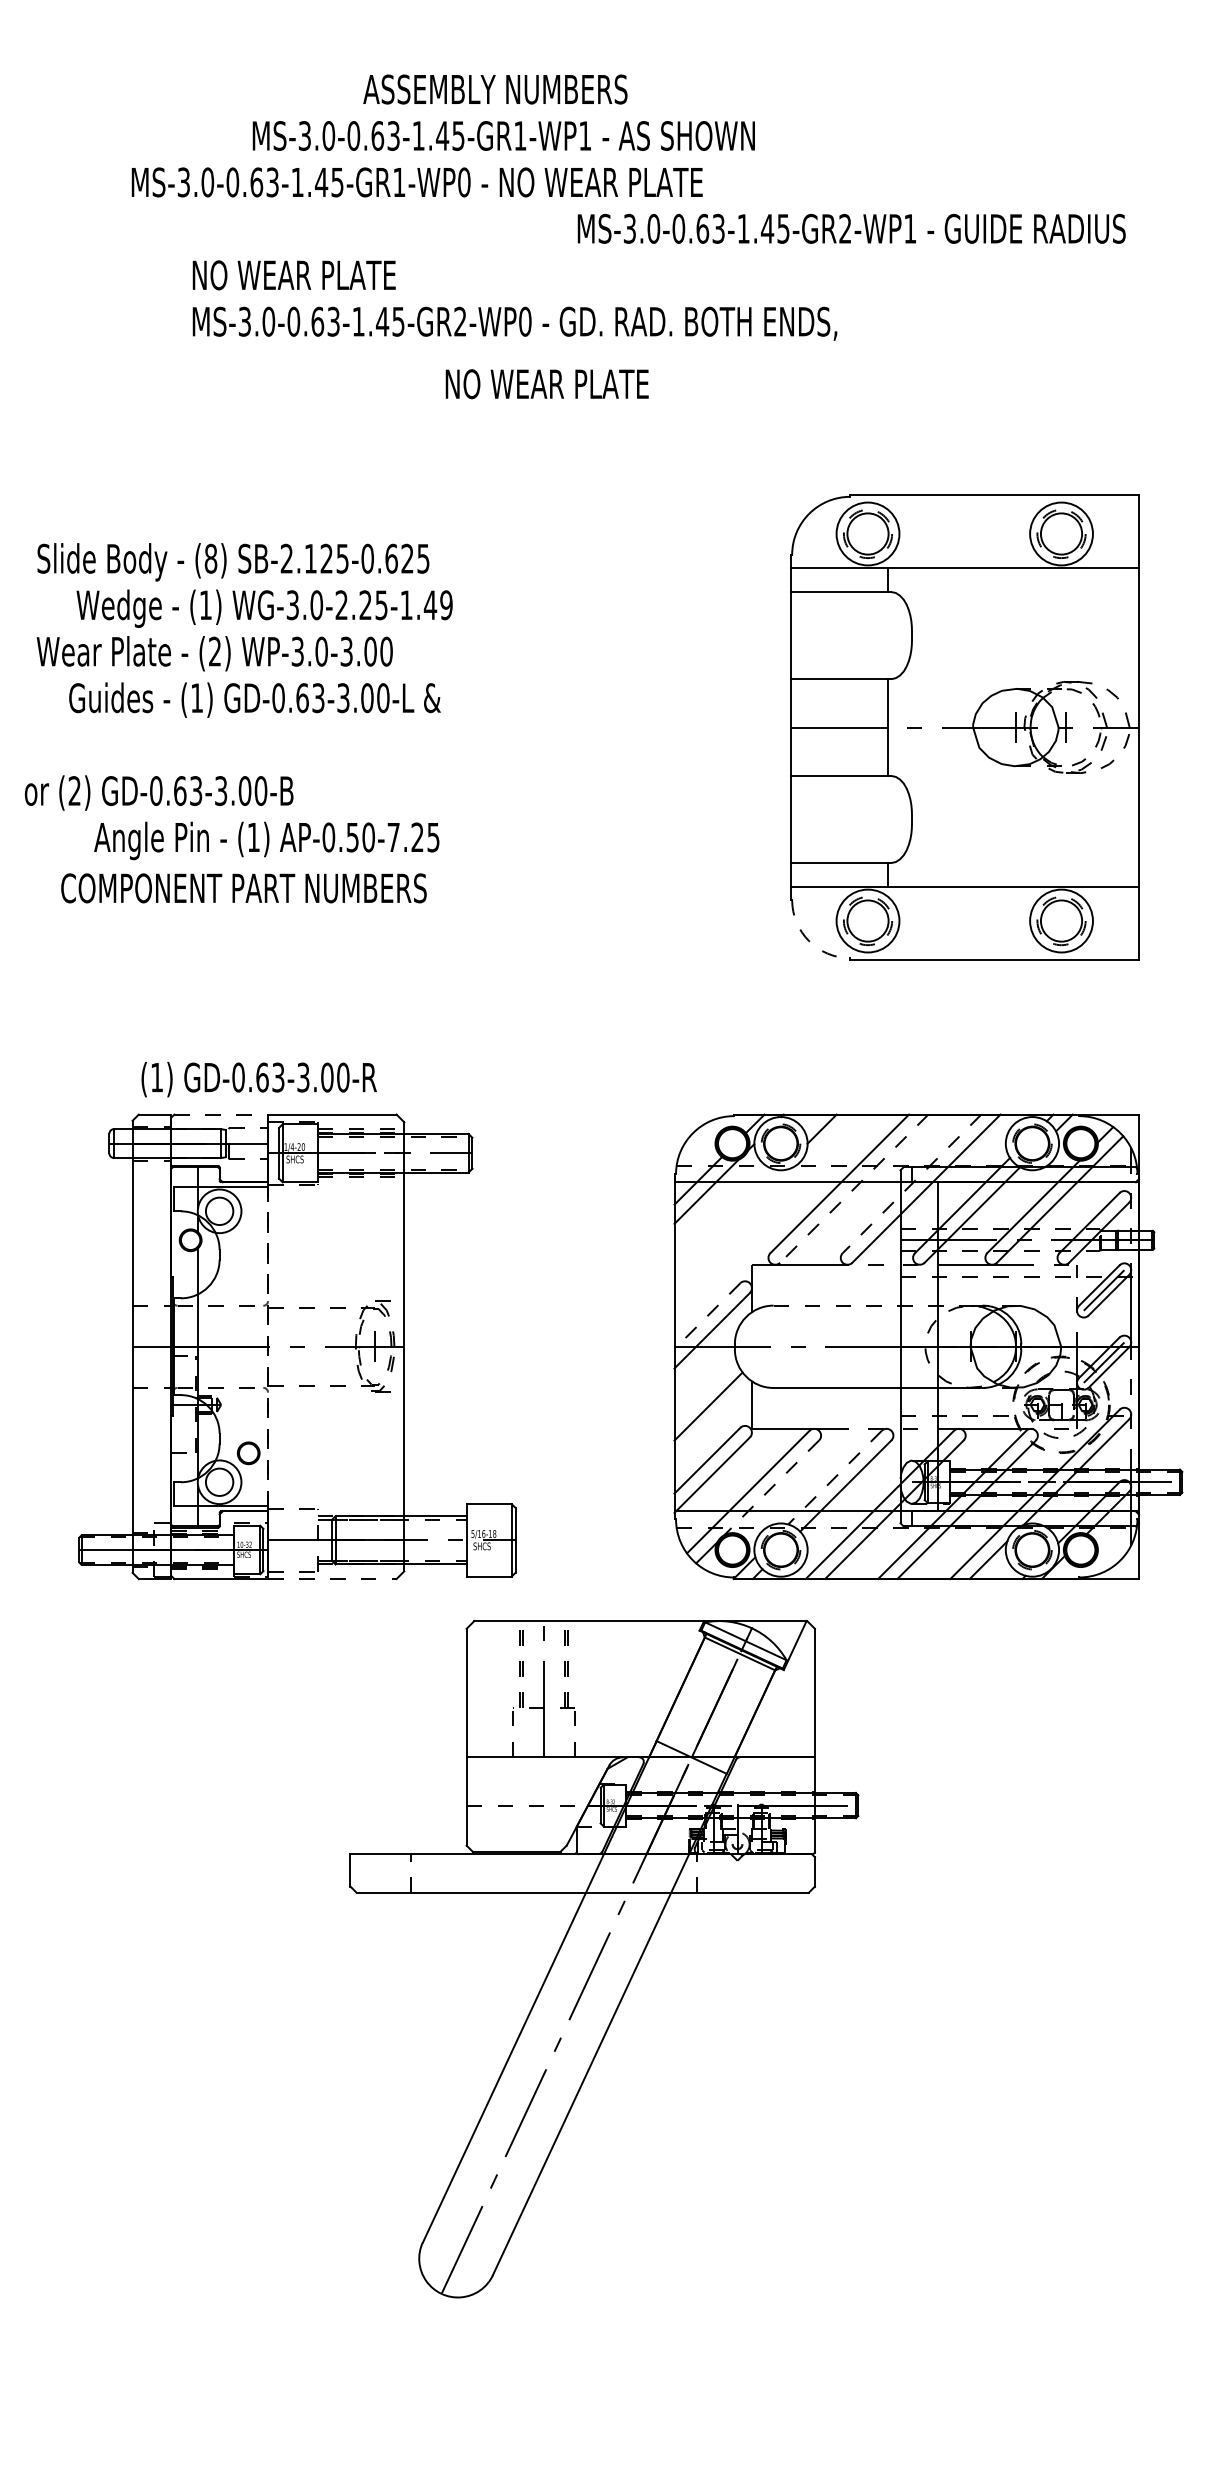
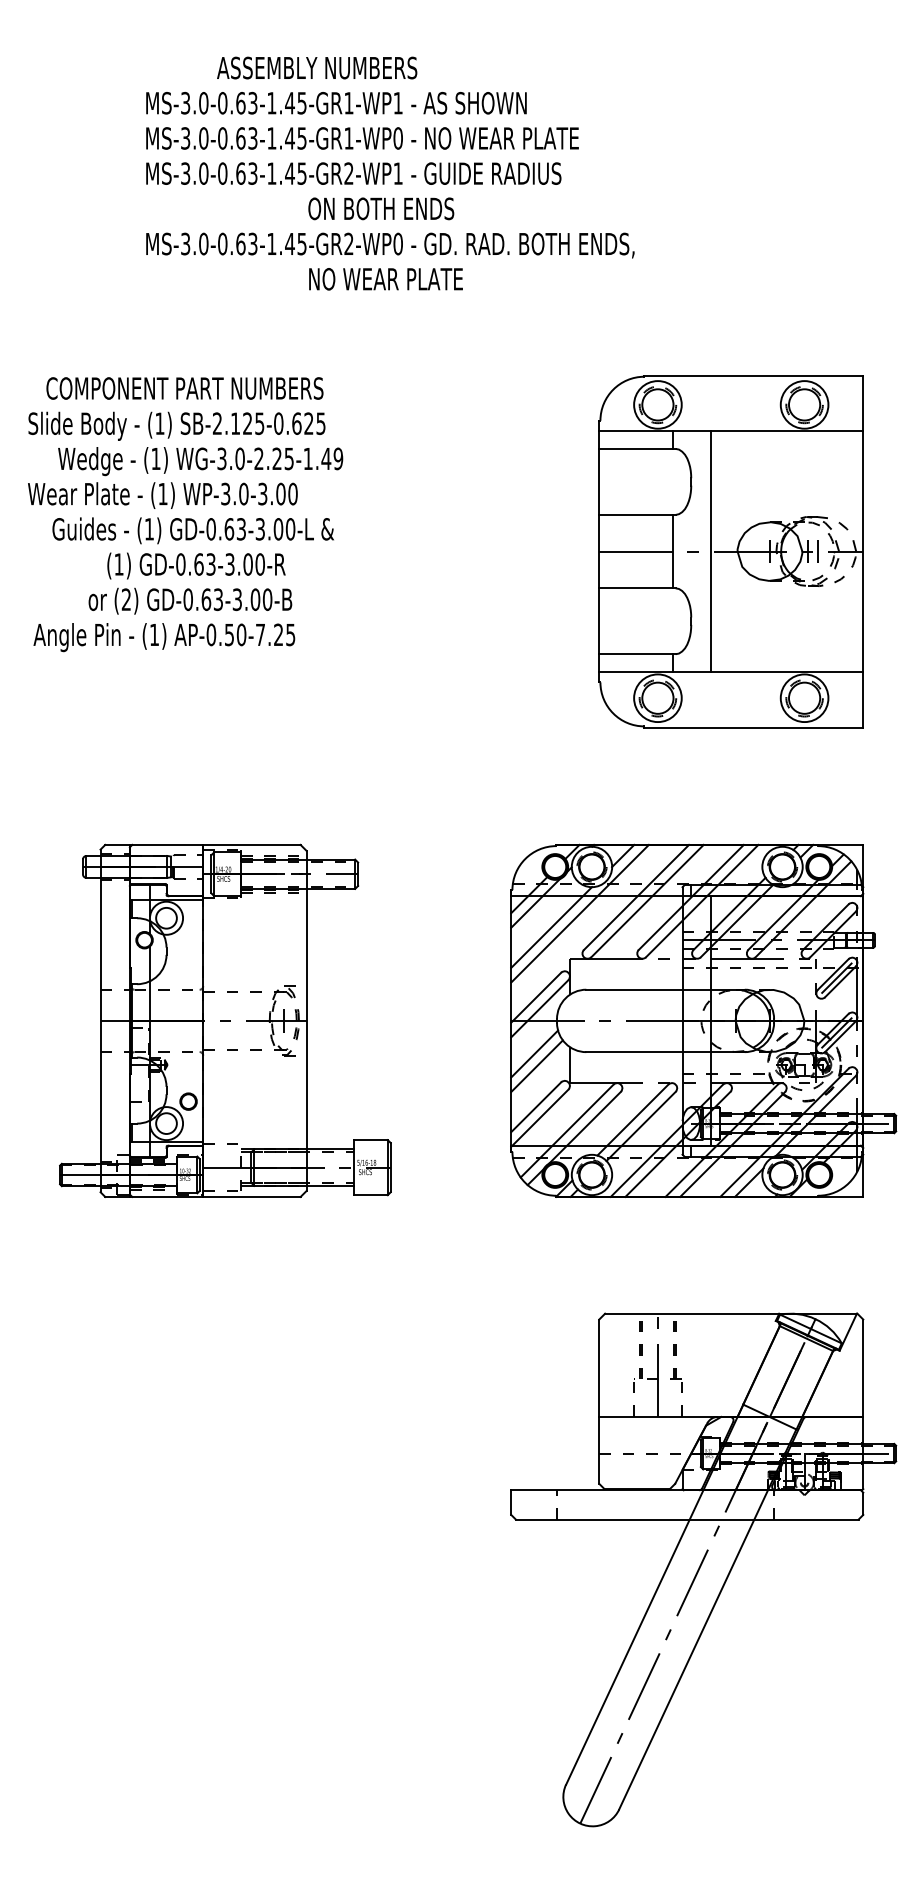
text: (495, 89) -> (317, 68), moved
text: (503, 135) -> (336, 102), moved
text: (416, 182) -> (361, 138), moved
text: (851, 228) -> (353, 173), moved
text: (395, 275) -> (299, 208), NO WEAR PLATE -> ON BOTH ENDS
text: (546, 384) -> (385, 279), moved
text: (210, 558) -> (159, 423), (8) -> (1)
text: (214, 651) -> (162, 493), (2) -> (1)
line: (937, 727) -> (710, 551), added
line: (1079, 727) -> (818, 551), added
text: (159, 792) -> (190, 600), moved
text: (266, 840) -> (164, 637), moved
text: (243, 888) -> (184, 388), moved
arc: (809, 941) -> (613, 713), dashed -> solid
text: (258, 1079) -> (195, 565), moved
line: (221, 1114) -> (167, 844), dashed -> solid
line: (912, 1183) -> (691, 897), dashed -> solid
line: (854, 1188) -> (647, 900), dashed -> solid
line: (765, 1205) -> (580, 913), added
line: (727, 1223) -> (551, 927), added
line: (878, 1305) -> (665, 989), dashed -> solid
line: (707, 1316) -> (536, 997), dashed -> solid
line: (268, 1346) -> (203, 1020), dashed -> solid
line: (705, 1390) -> (534, 1054), added
line: (834, 1477) -> (632, 1119), dashed -> solid
line: (771, 1487) -> (584, 1127), dashed -> solid
line: (332, 1579) -> (252, 1197), dashed -> solid
part: (604, 1959) -> (703, 1570), moved

